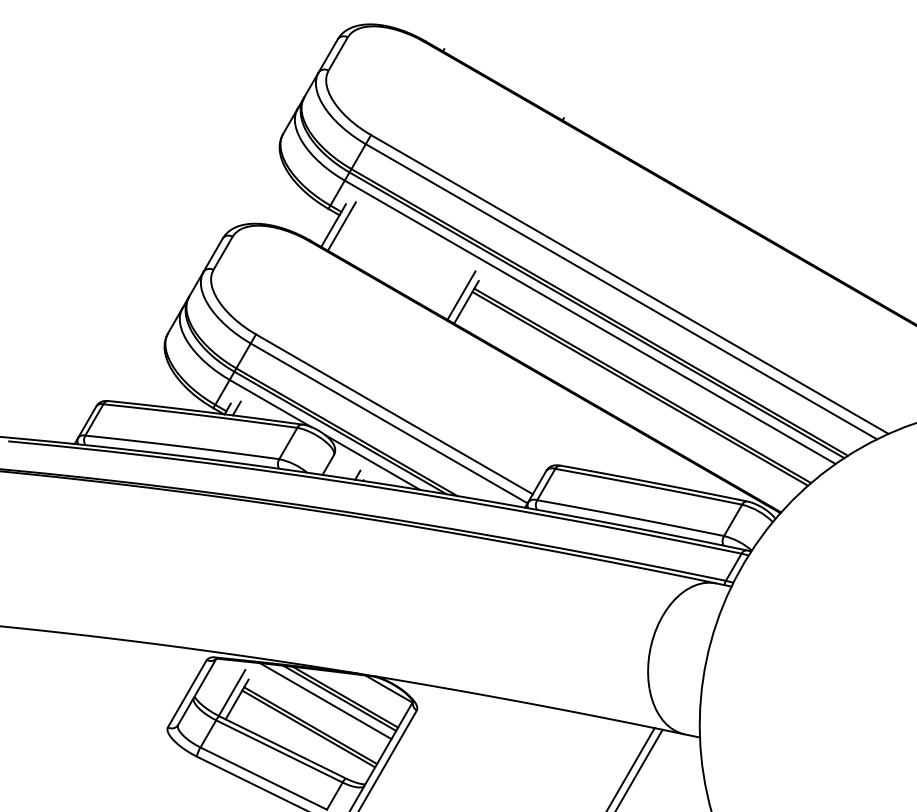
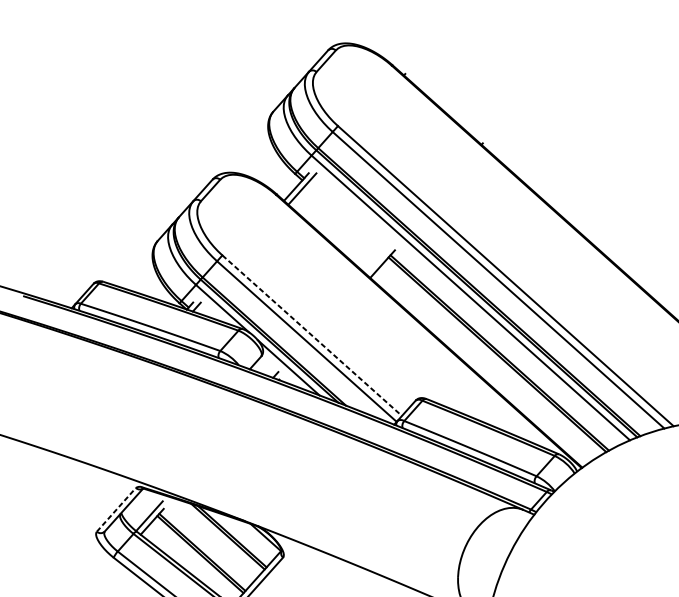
line: (461, 295) -> (379, 258), removed
line: (394, 414) -> (312, 335), solid -> dashed
line: (187, 693) -> (116, 509), solid -> dashed
line: (325, 701) -> (217, 536), removed

